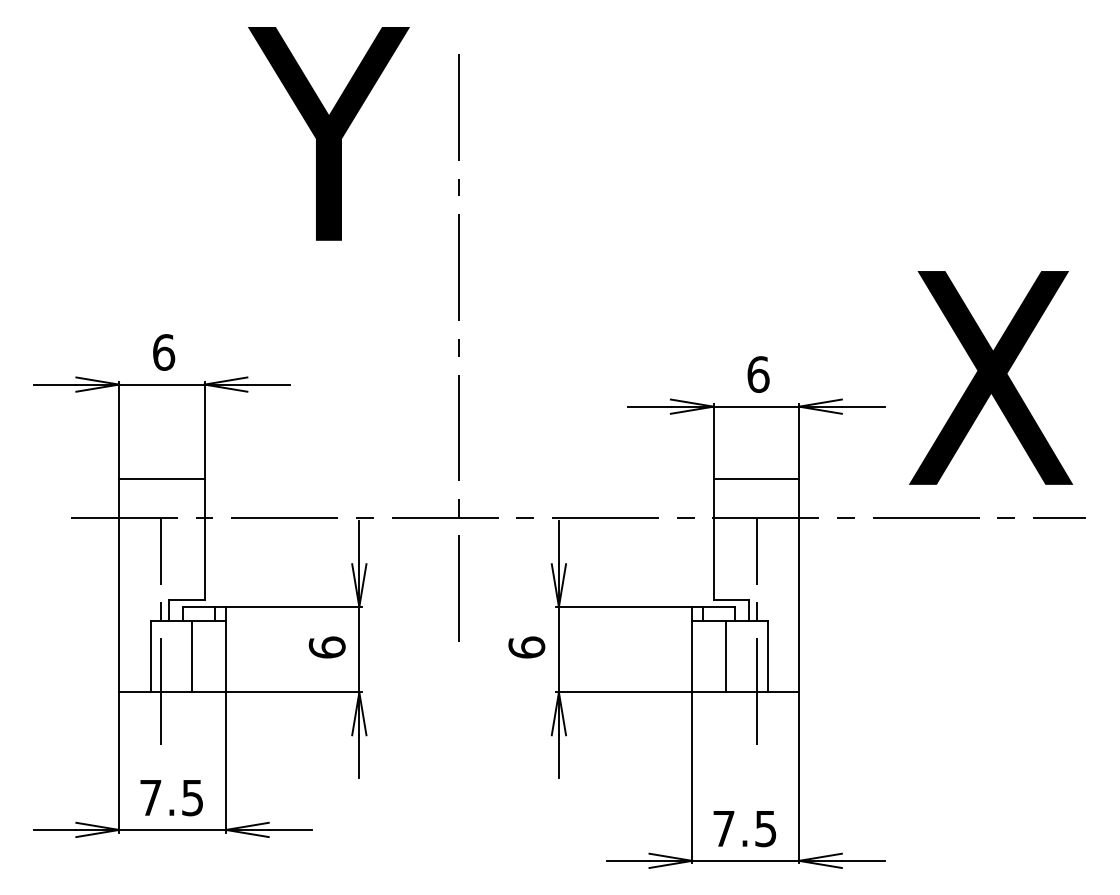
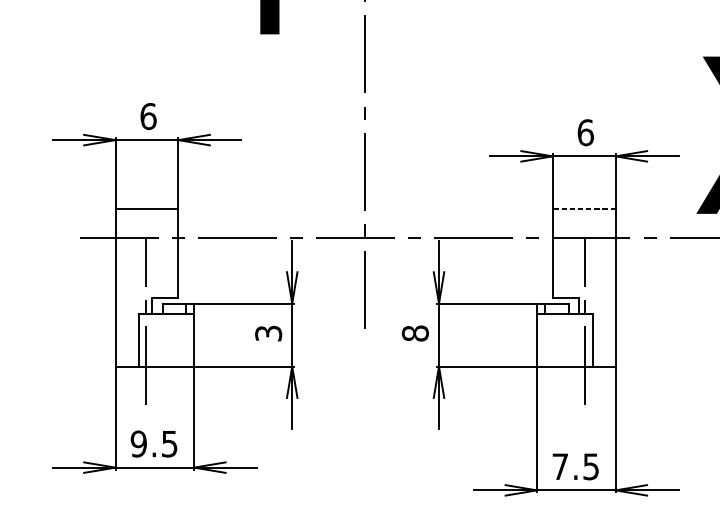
line: (756, 478) -> (584, 209), solid -> dashed
text: (326, 647) -> (268, 333), 6 -> 3
text: (526, 647) -> (415, 333), 6 -> 8
line: (192, 656) -> (169, 340), removed
line: (725, 656) -> (561, 340), removed
text: (150, 797) -> (138, 443), 7.5 -> 9.5

